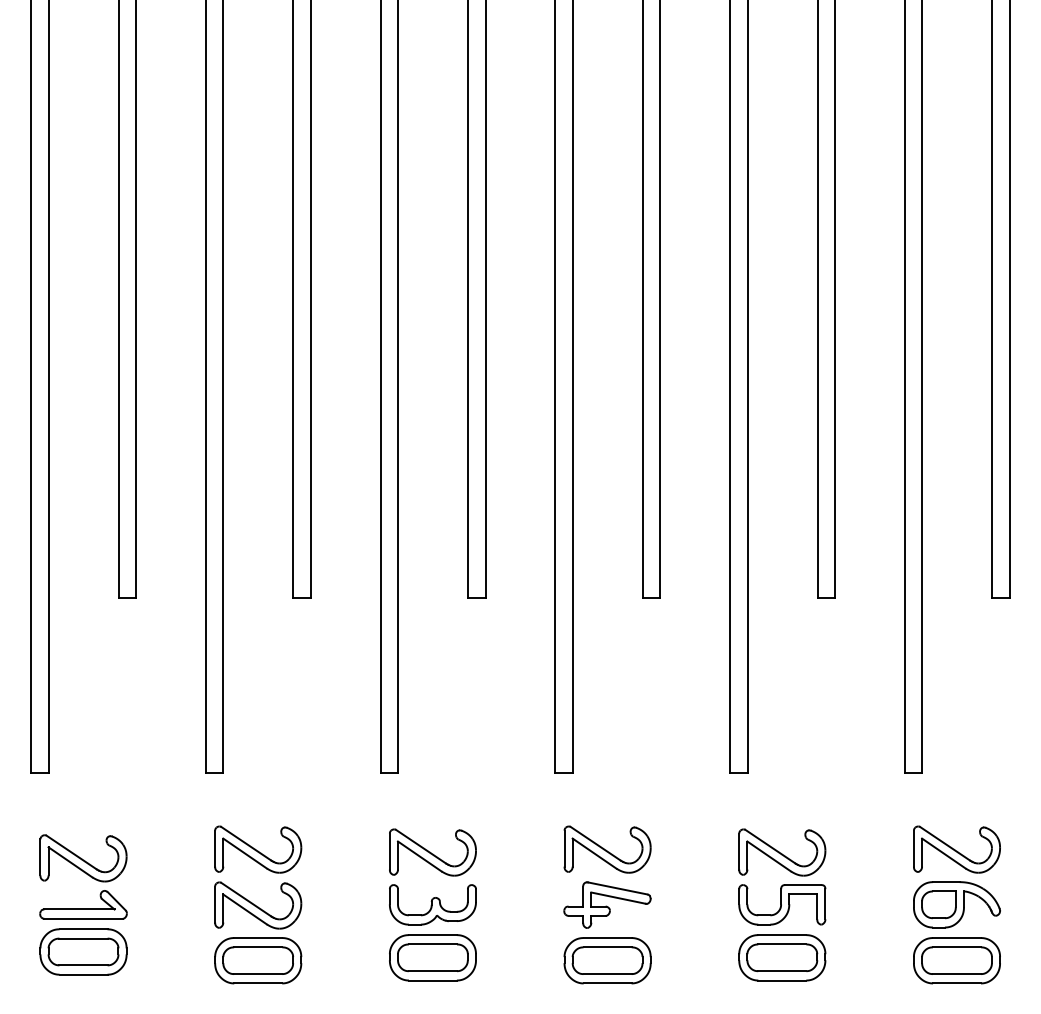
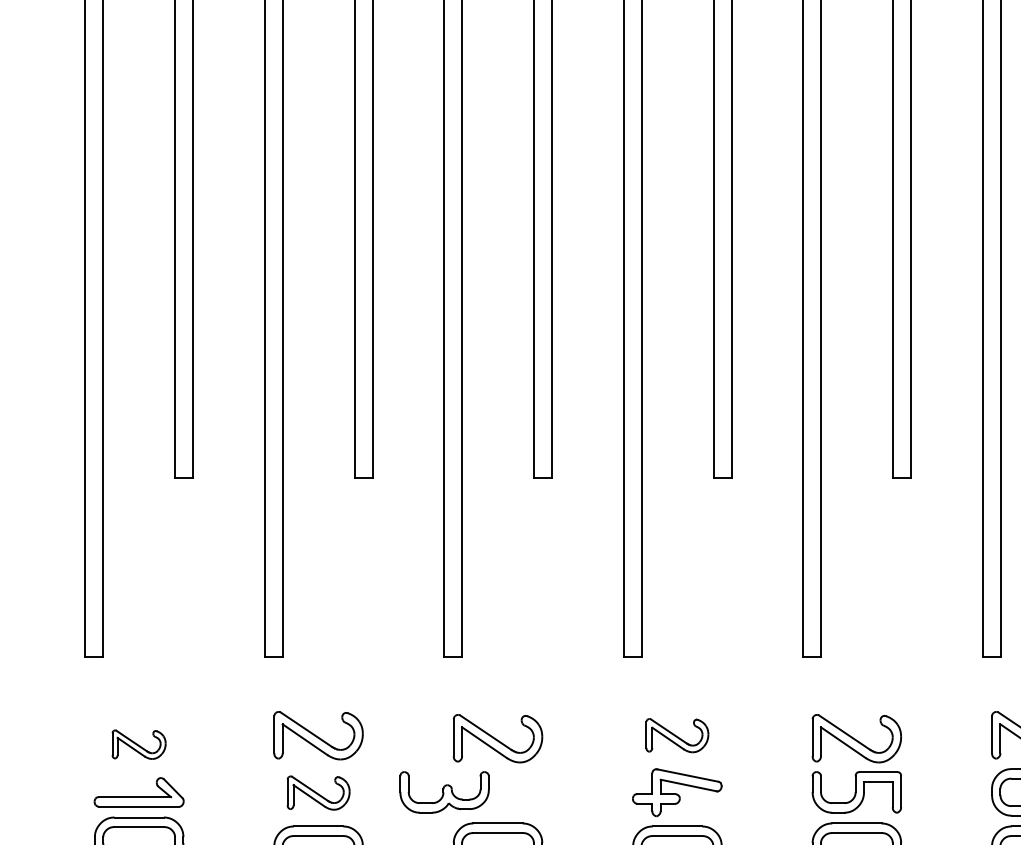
part: (607, 849) -> (677, 735), size x0.7
part: (83, 858) -> (139, 744), size x0.6
part: (432, 904) -> (444, 792), moved
part: (258, 905) -> (318, 793), size x0.7

